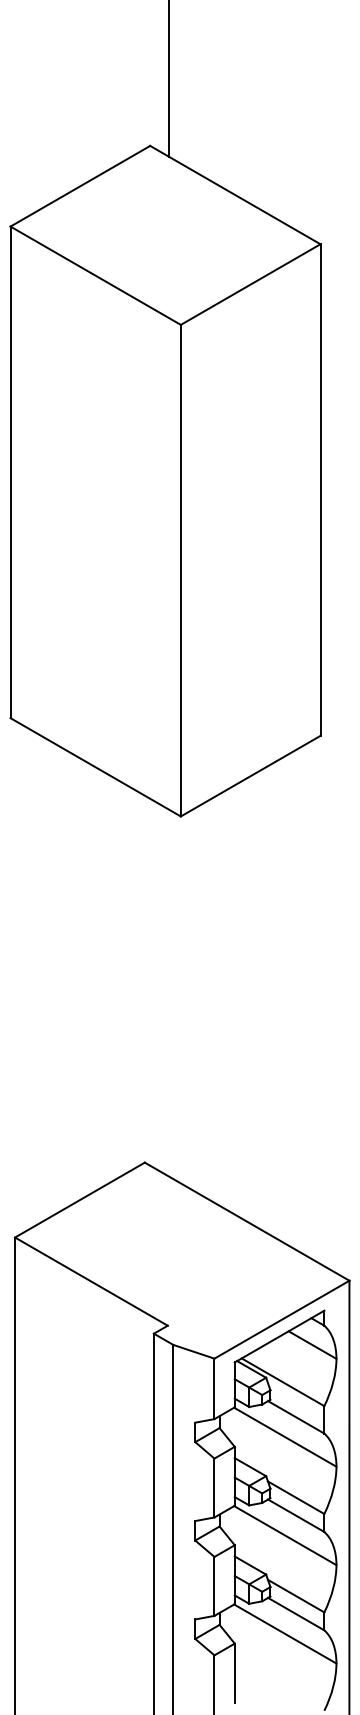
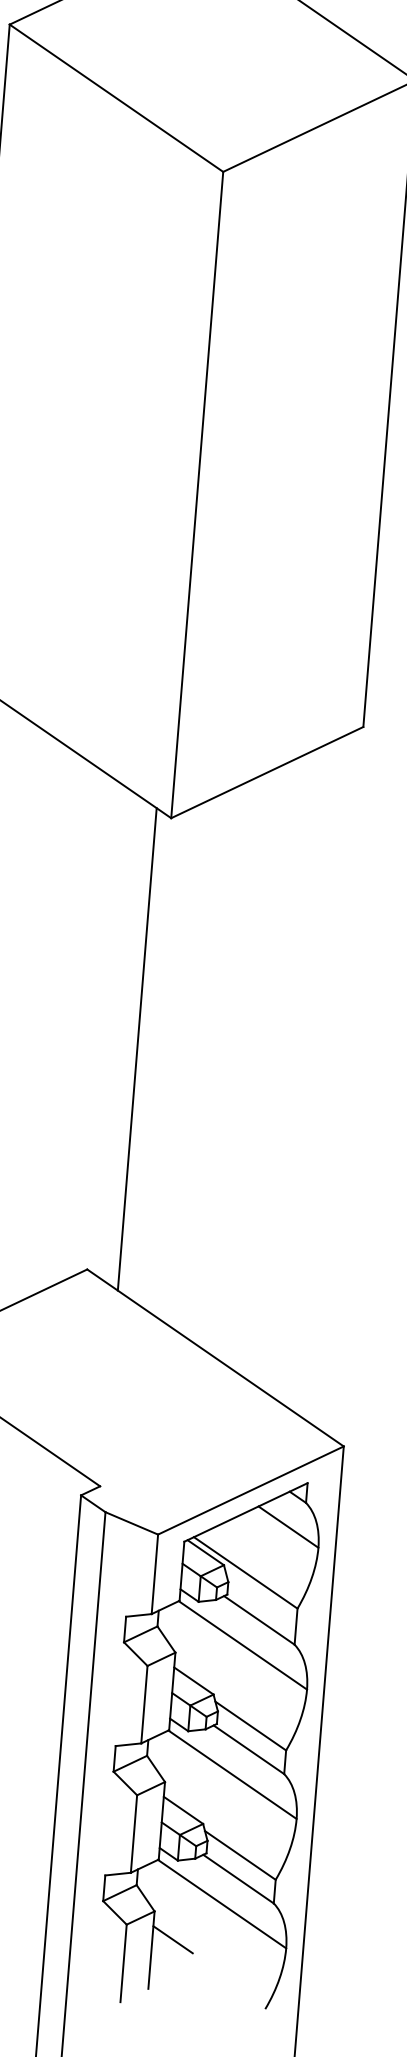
line: (169, 992) -> (137, 1048), added
line: (250, 1663) -> (173, 1939), added

